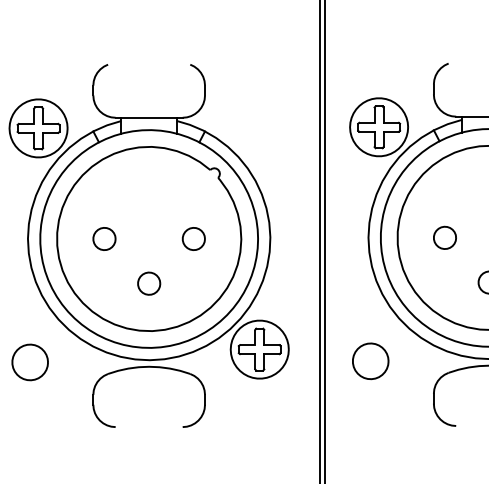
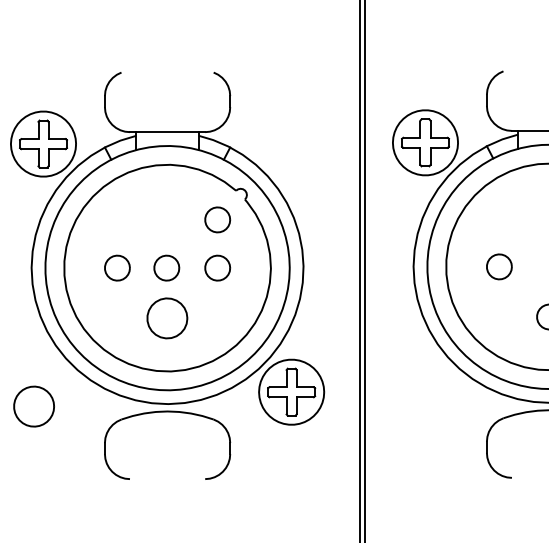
part: (193, 195) -> (217, 219), added
part: (148, 238) -> (166, 267), added
part: (149, 283) -> (167, 318), size x1.6
part: (370, 361) -> (415, 405), removed

